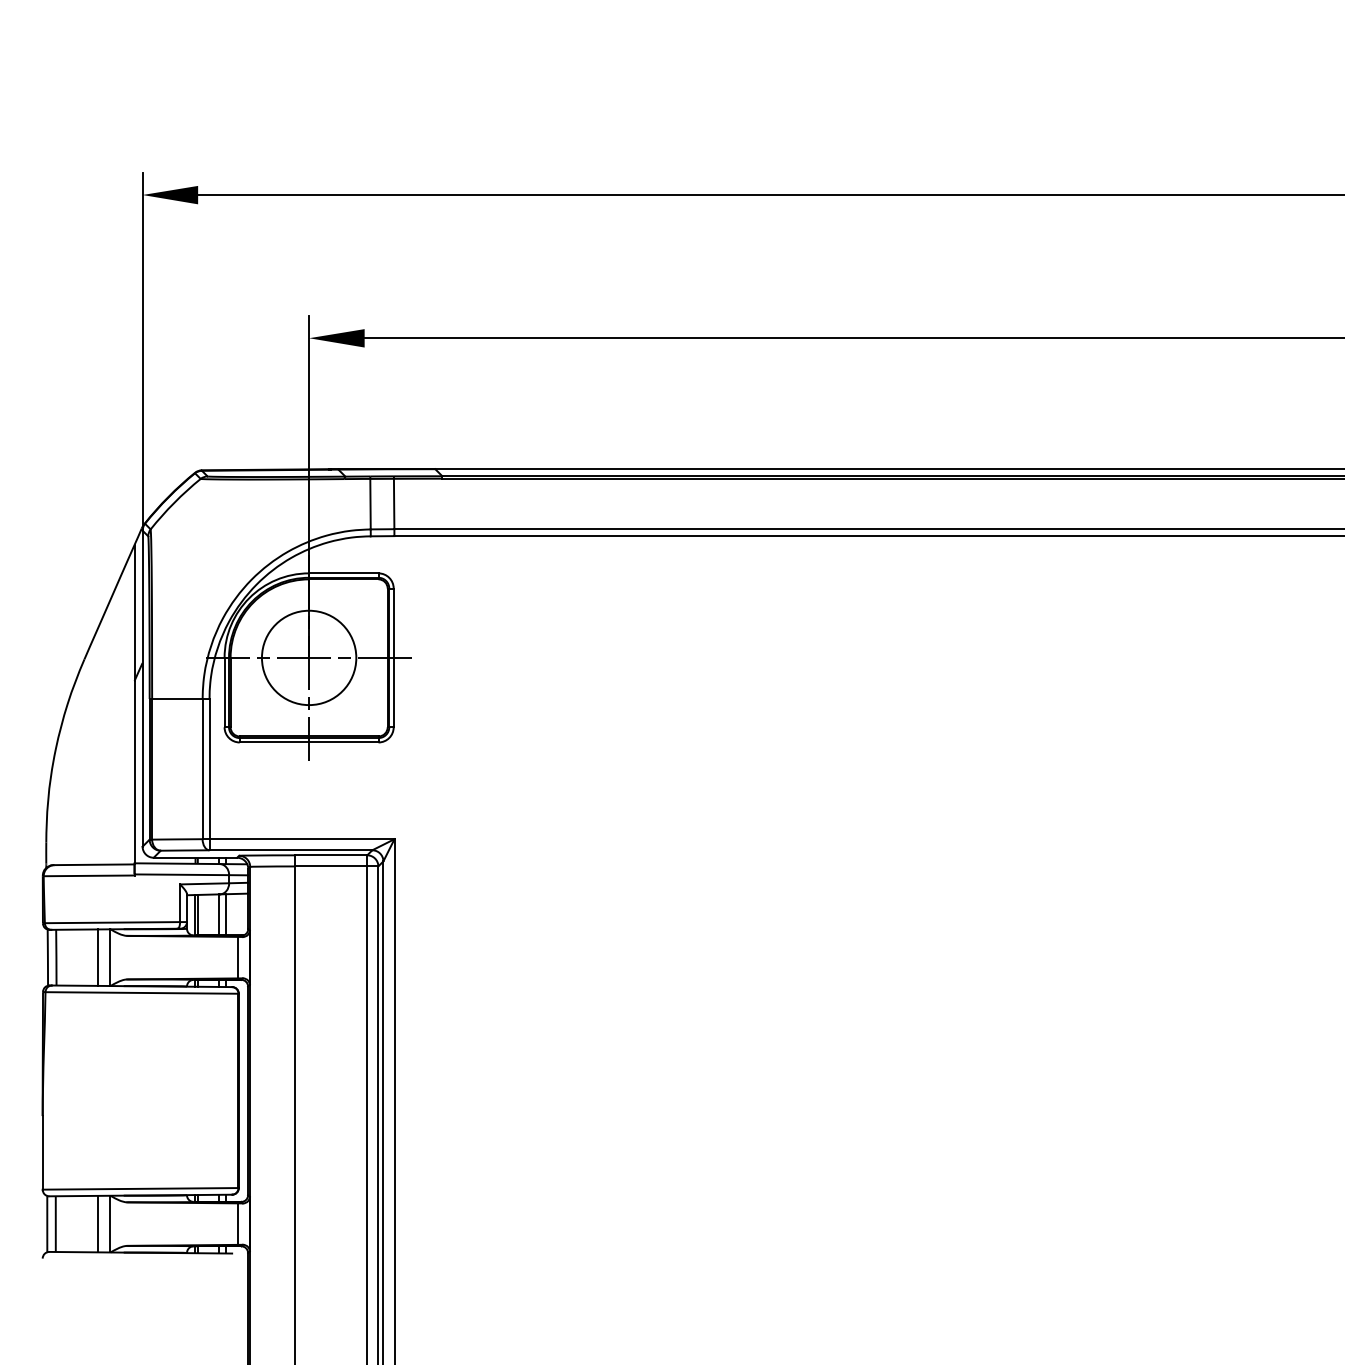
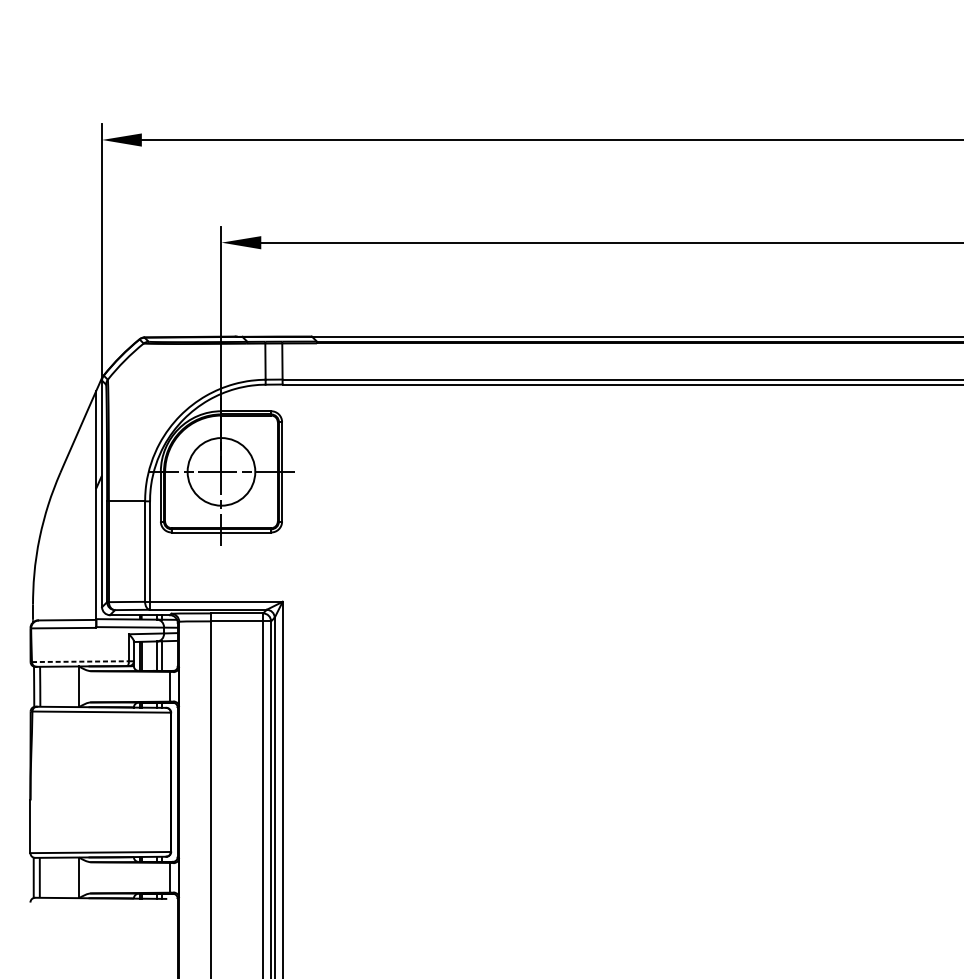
line: (112, 922) -> (80, 661), solid -> dashed
line: (98, 957) -> (70, 686), removed
line: (98, 1223) -> (70, 877), removed

